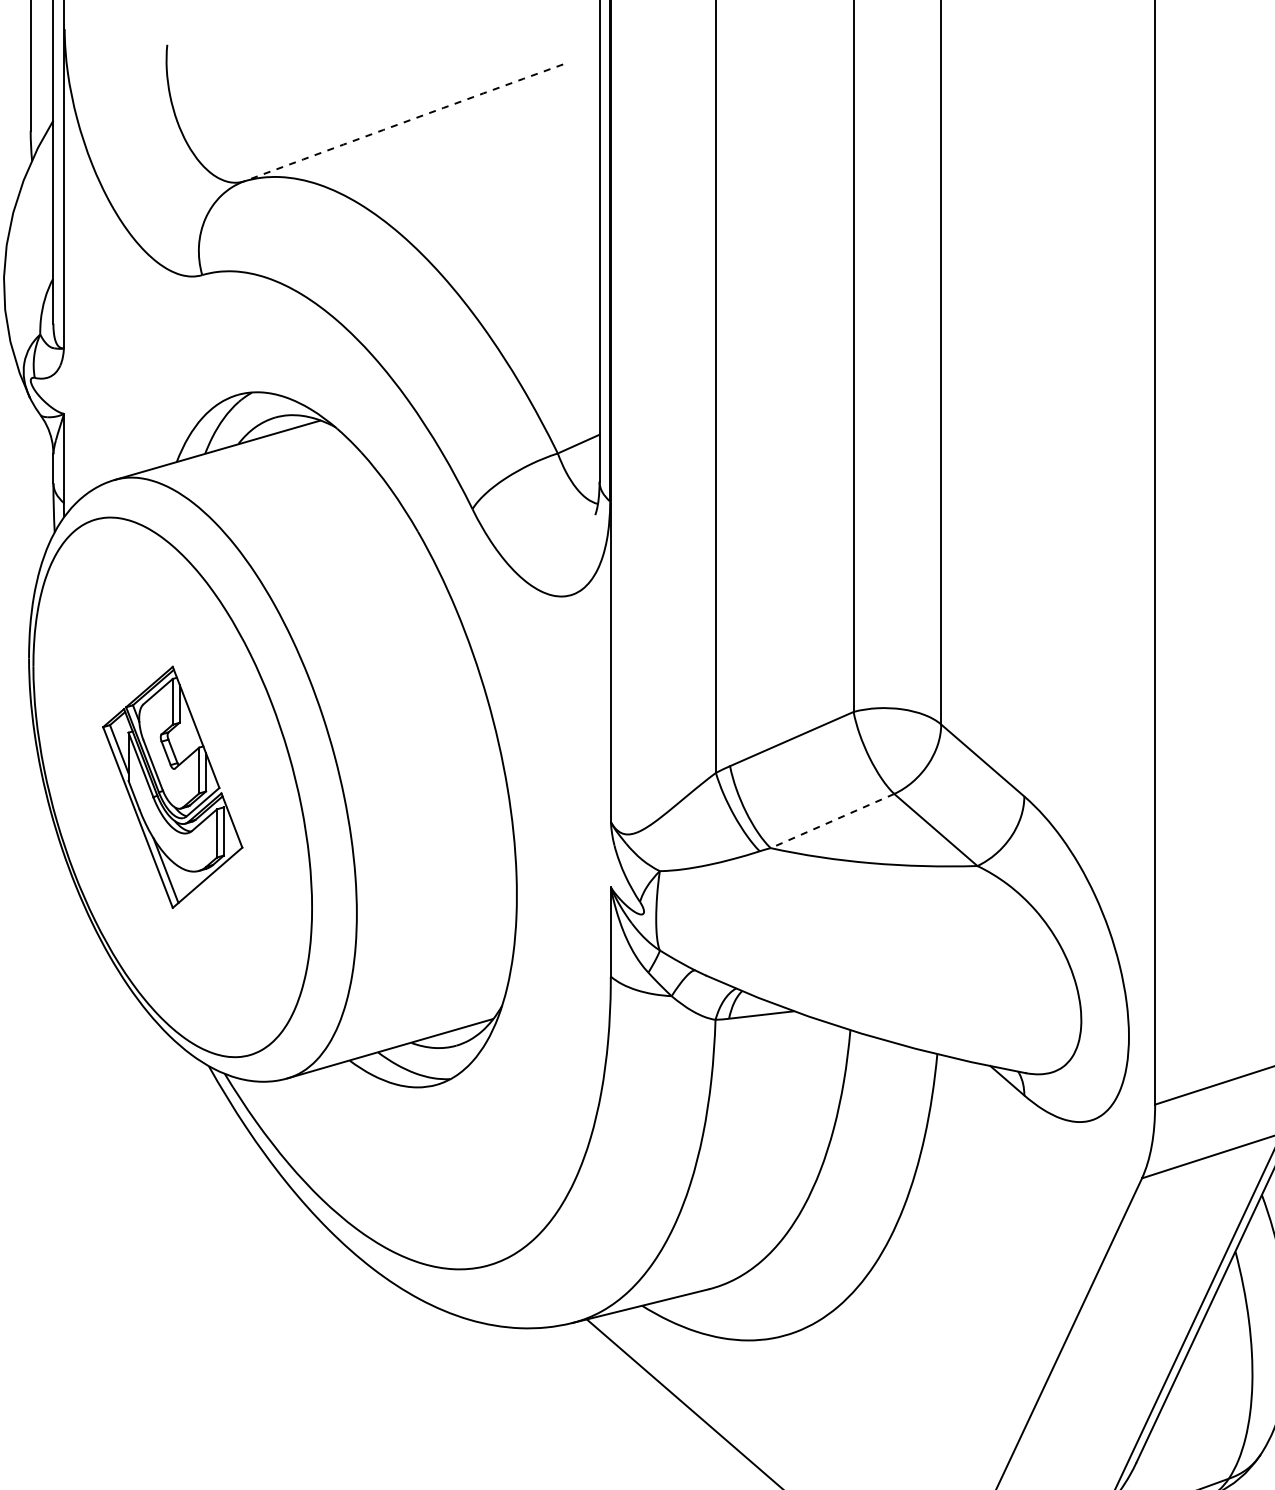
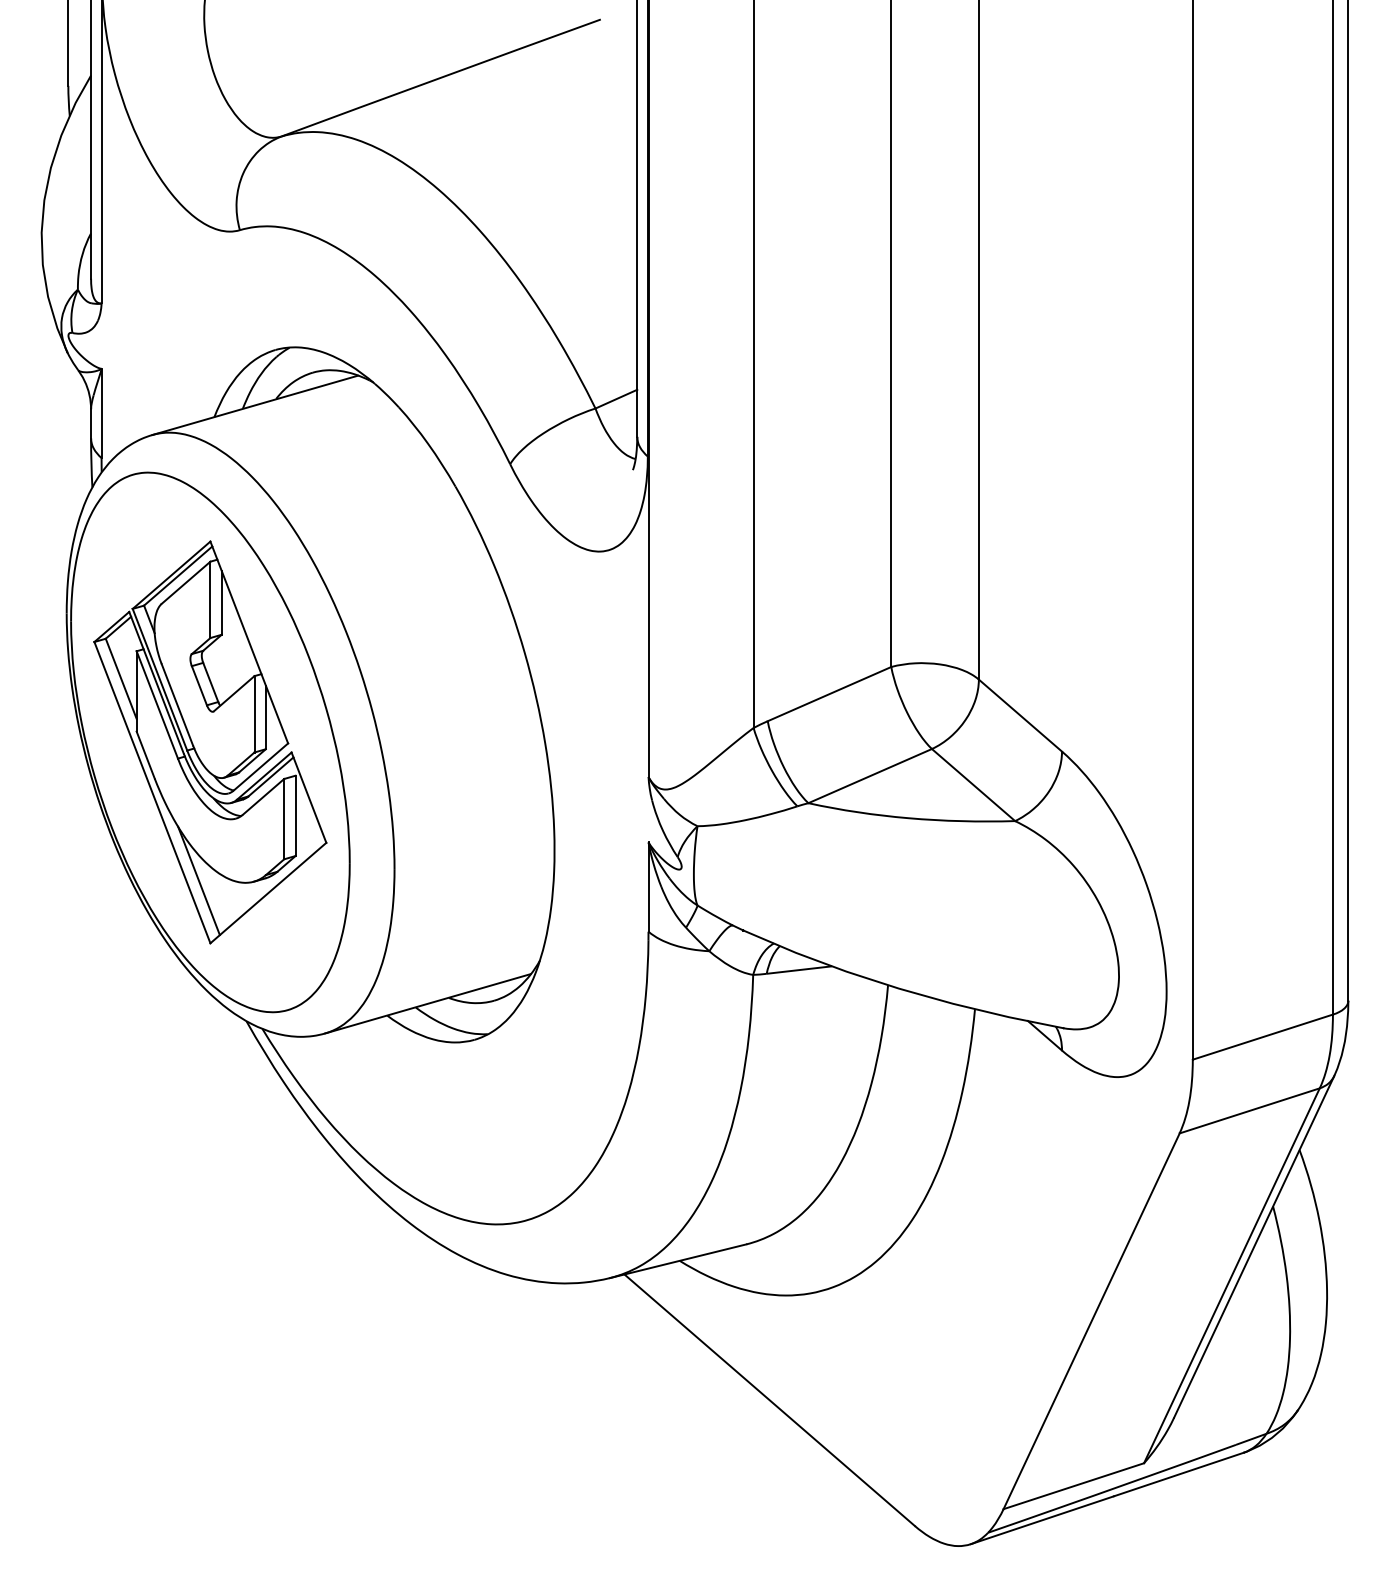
arc: (403, 122) -> (441, 77), dashed -> solid
part: (172, 787) -> (210, 742), size x1.67
line: (831, 821) -> (869, 776), dashed -> solid

